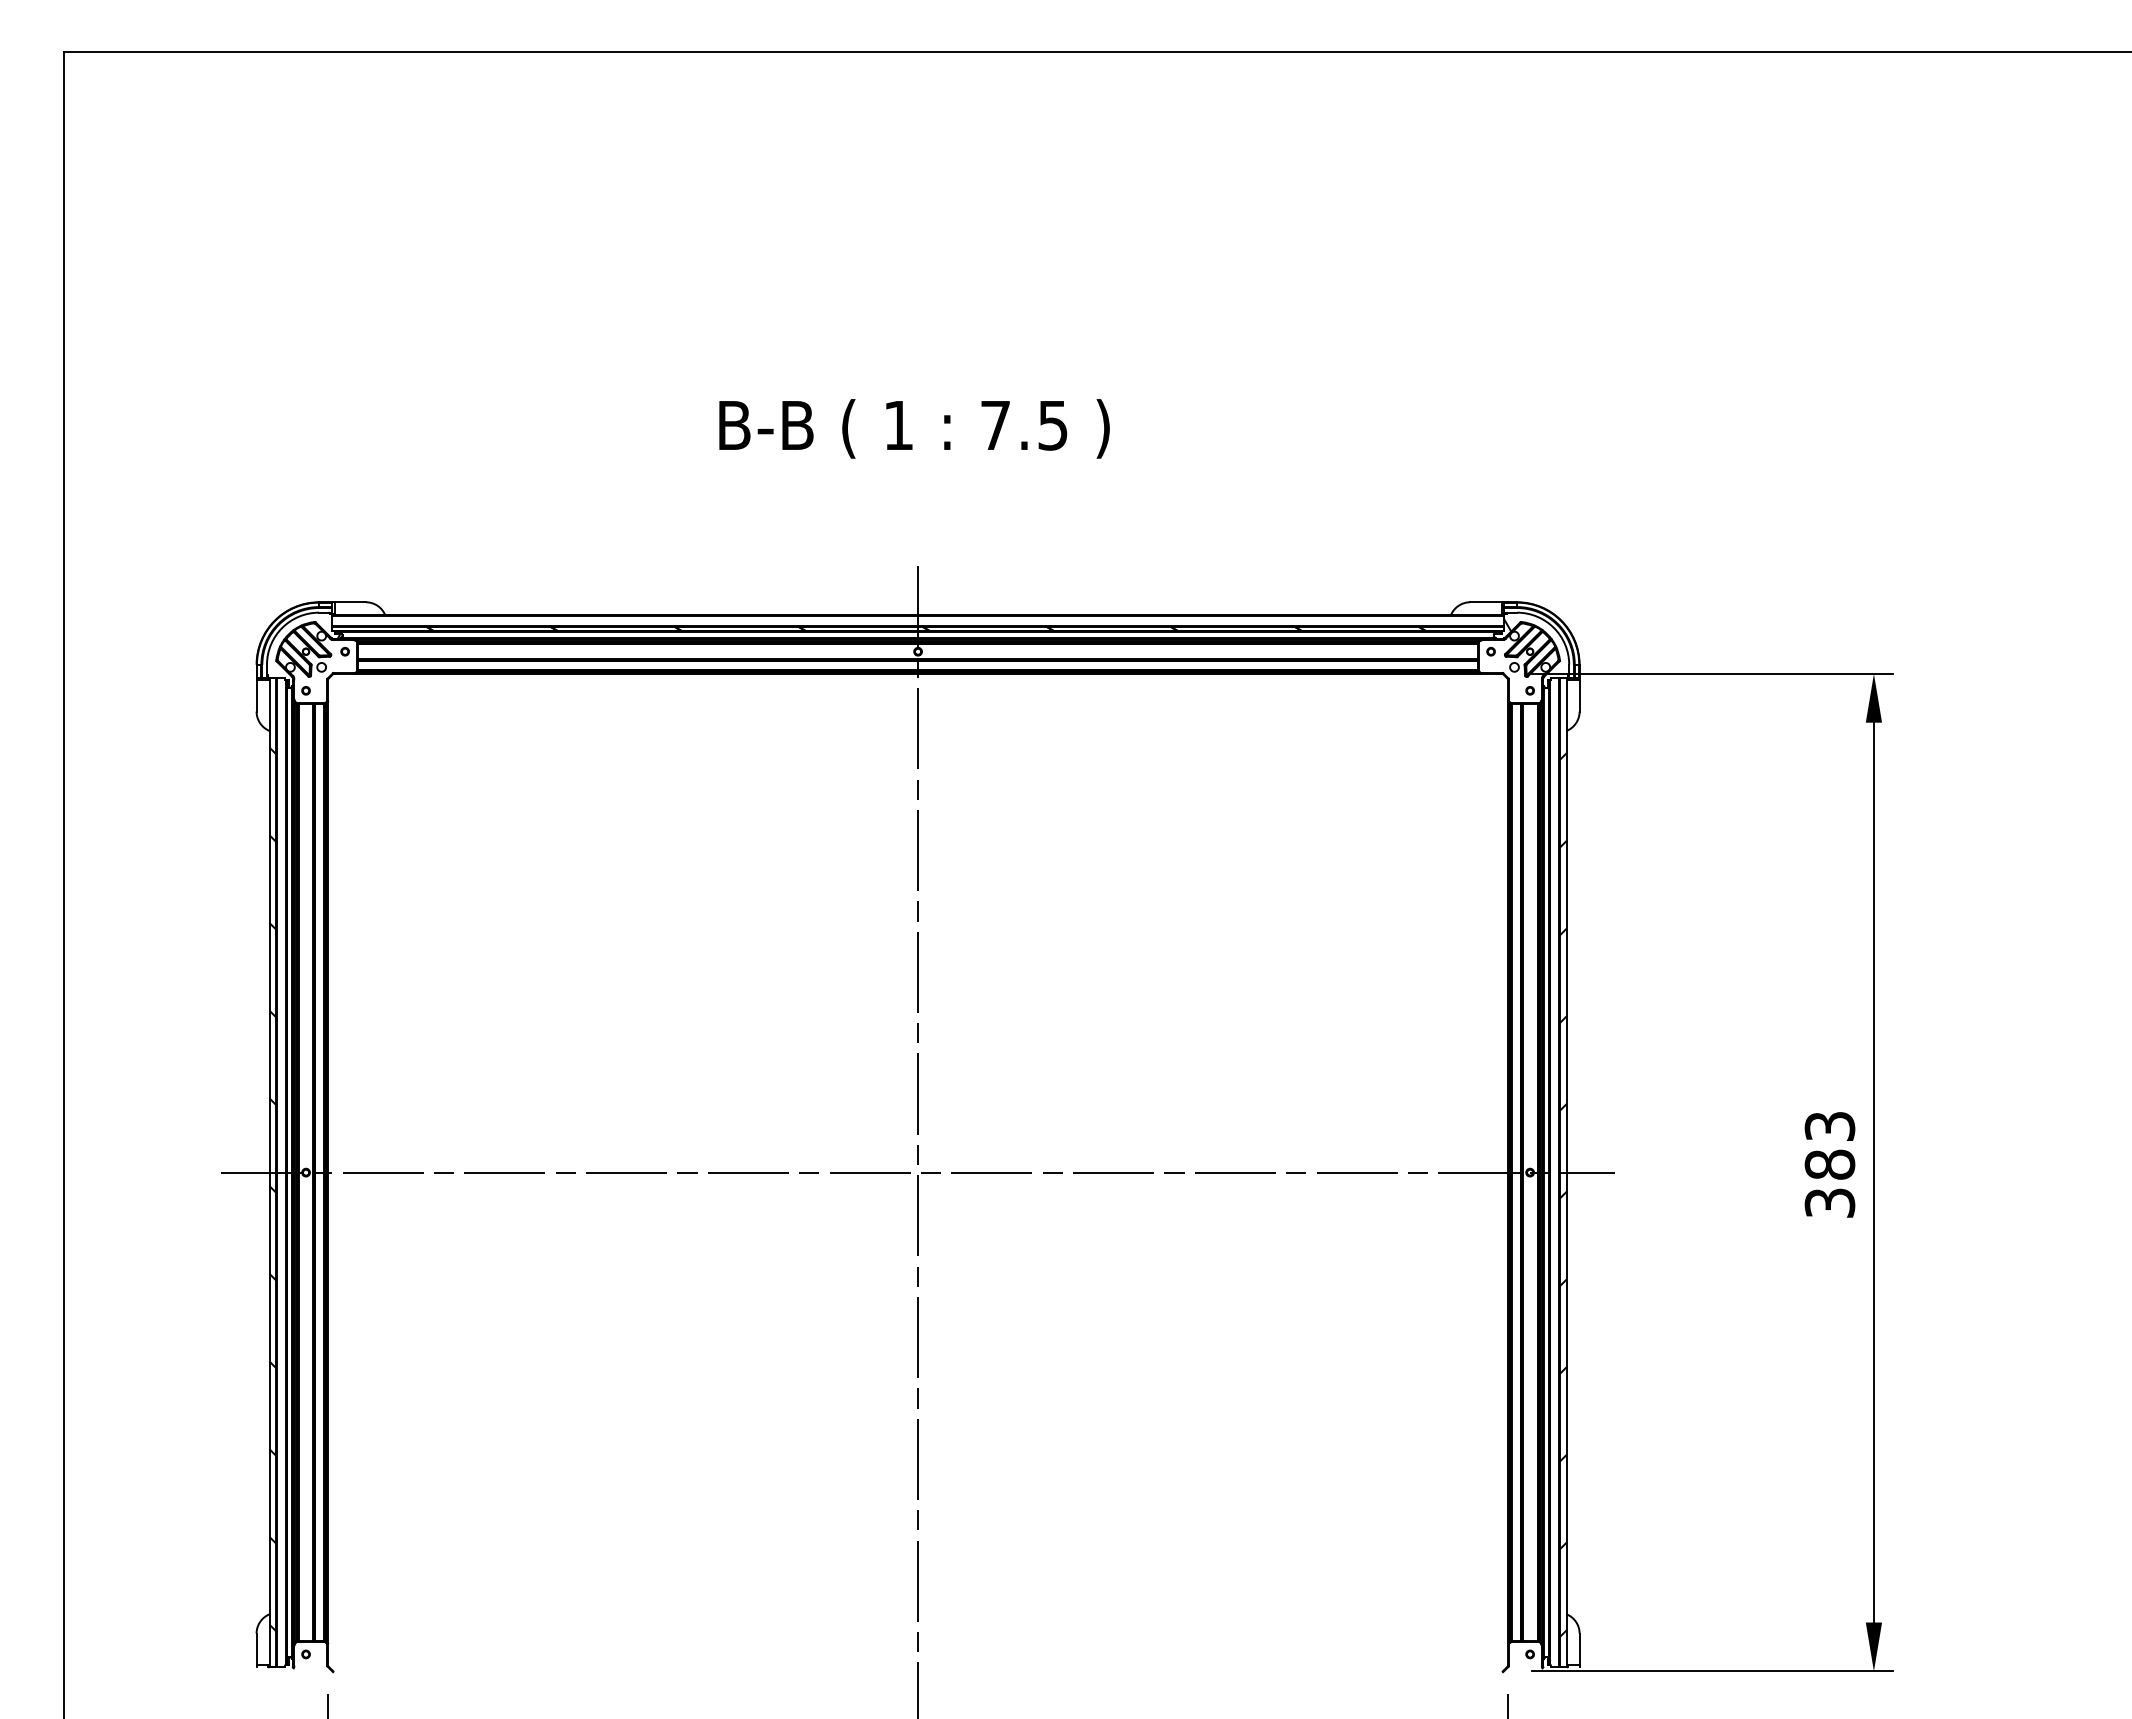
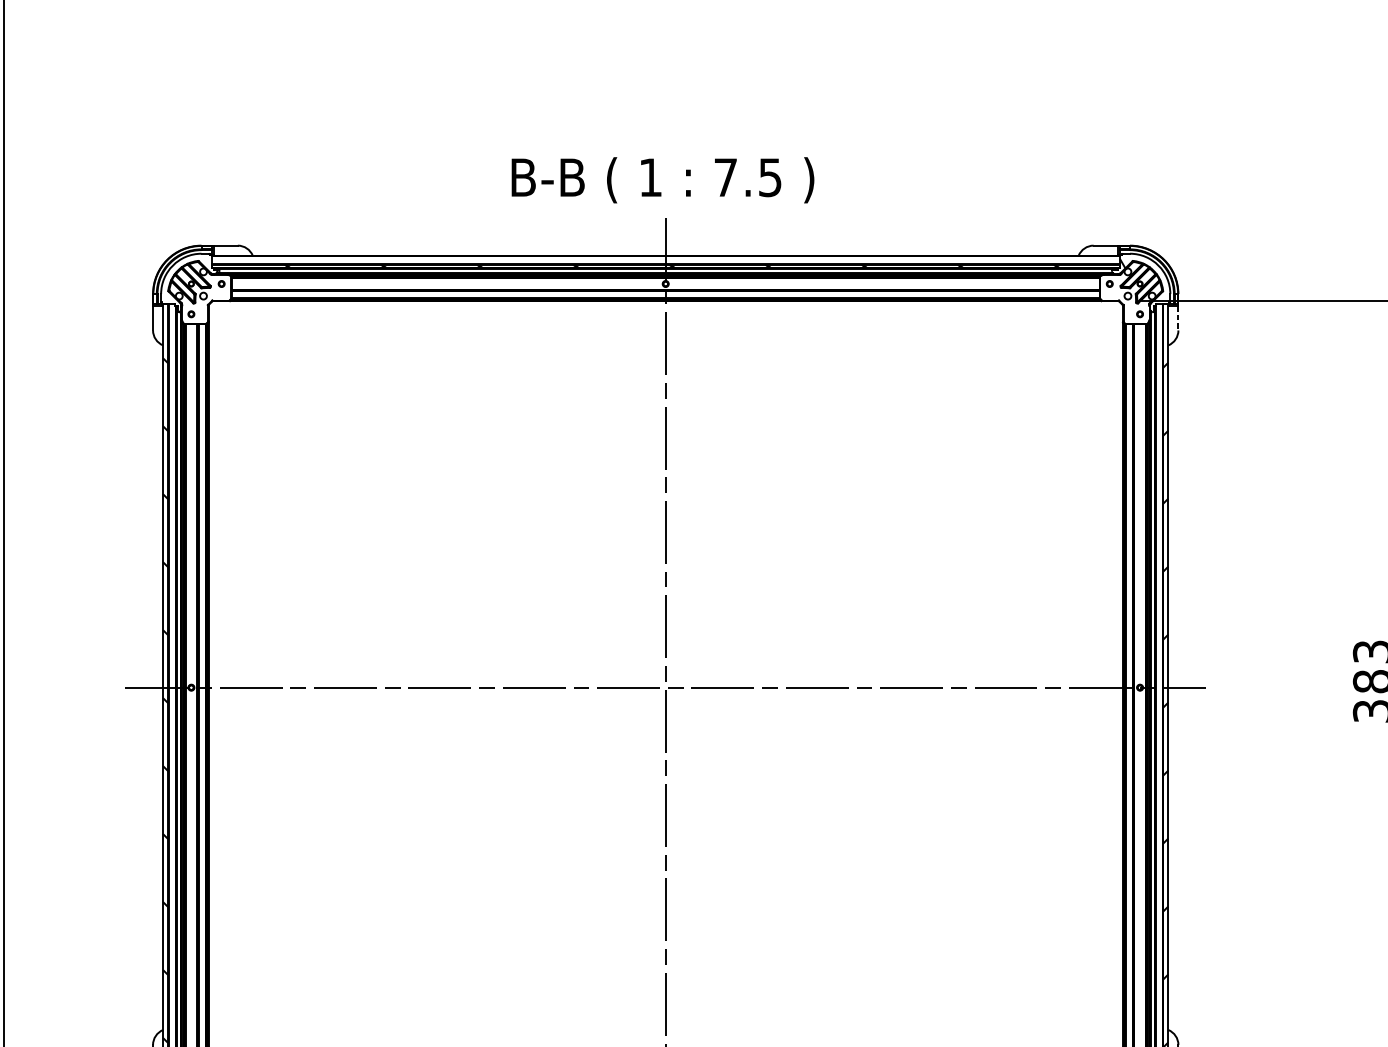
text: (914, 428) -> (662, 179), moved
line: (1579, 696) -> (1178, 318), solid -> dashed

